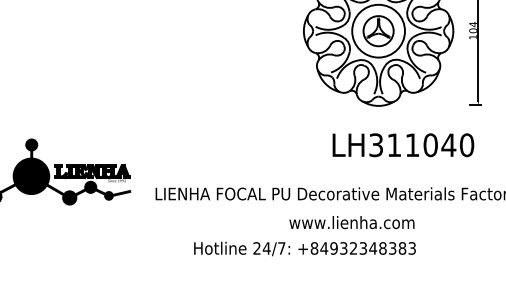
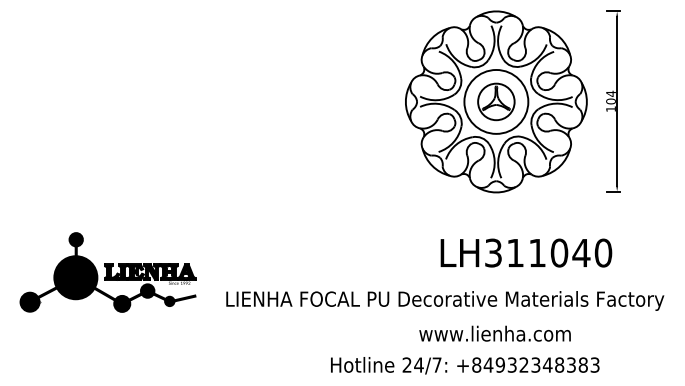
text: (403, 144) -> (526, 252), moved
text: (351, 222) -> (494, 333), moved
text: (305, 248) -> (465, 365), moved

